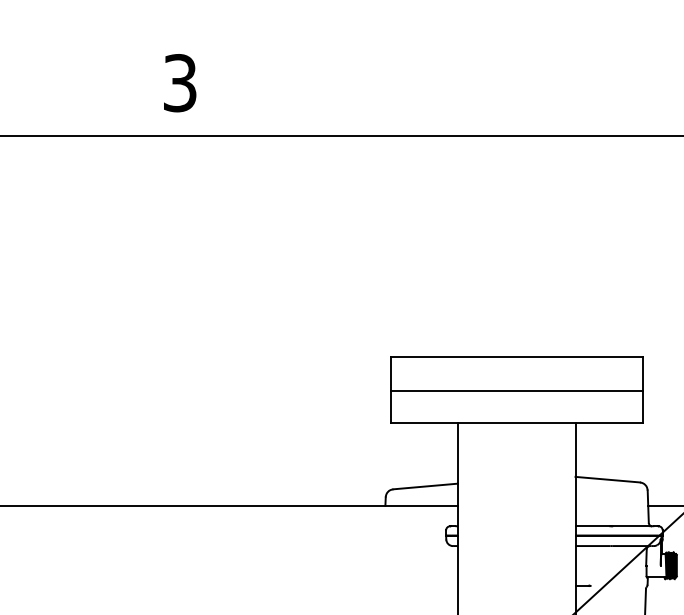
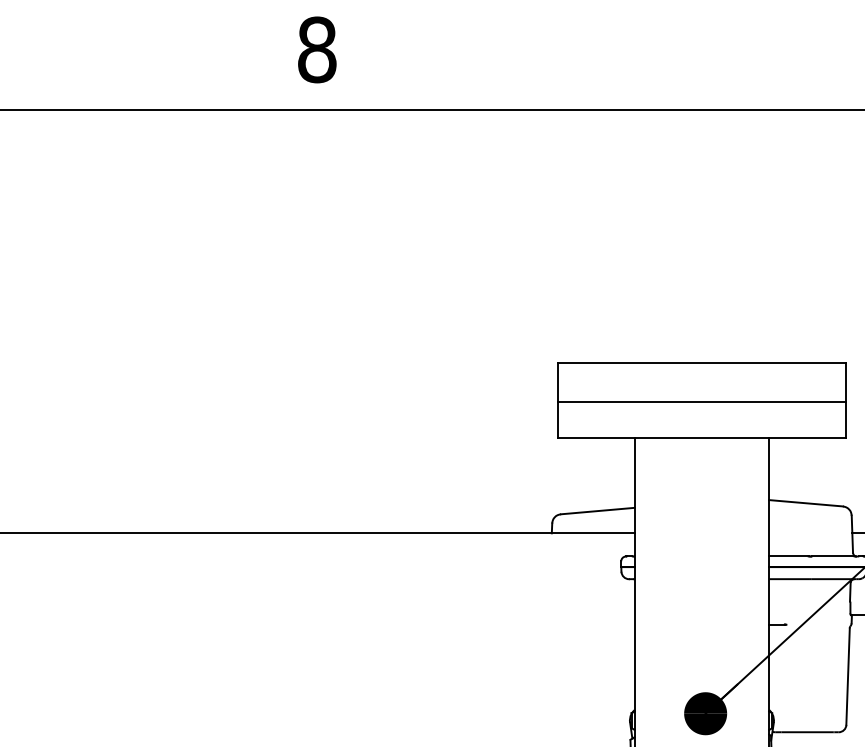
text: (180, 82) -> (317, 49), 3 -> 8

